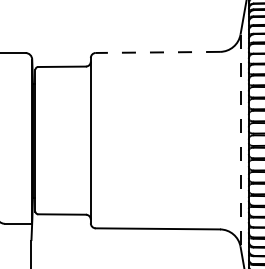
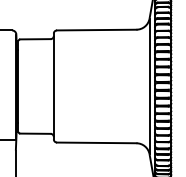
line: (157, 53) -> (96, 30), dashed -> solid
line: (240, 140) -> (149, 86), dashed -> solid

